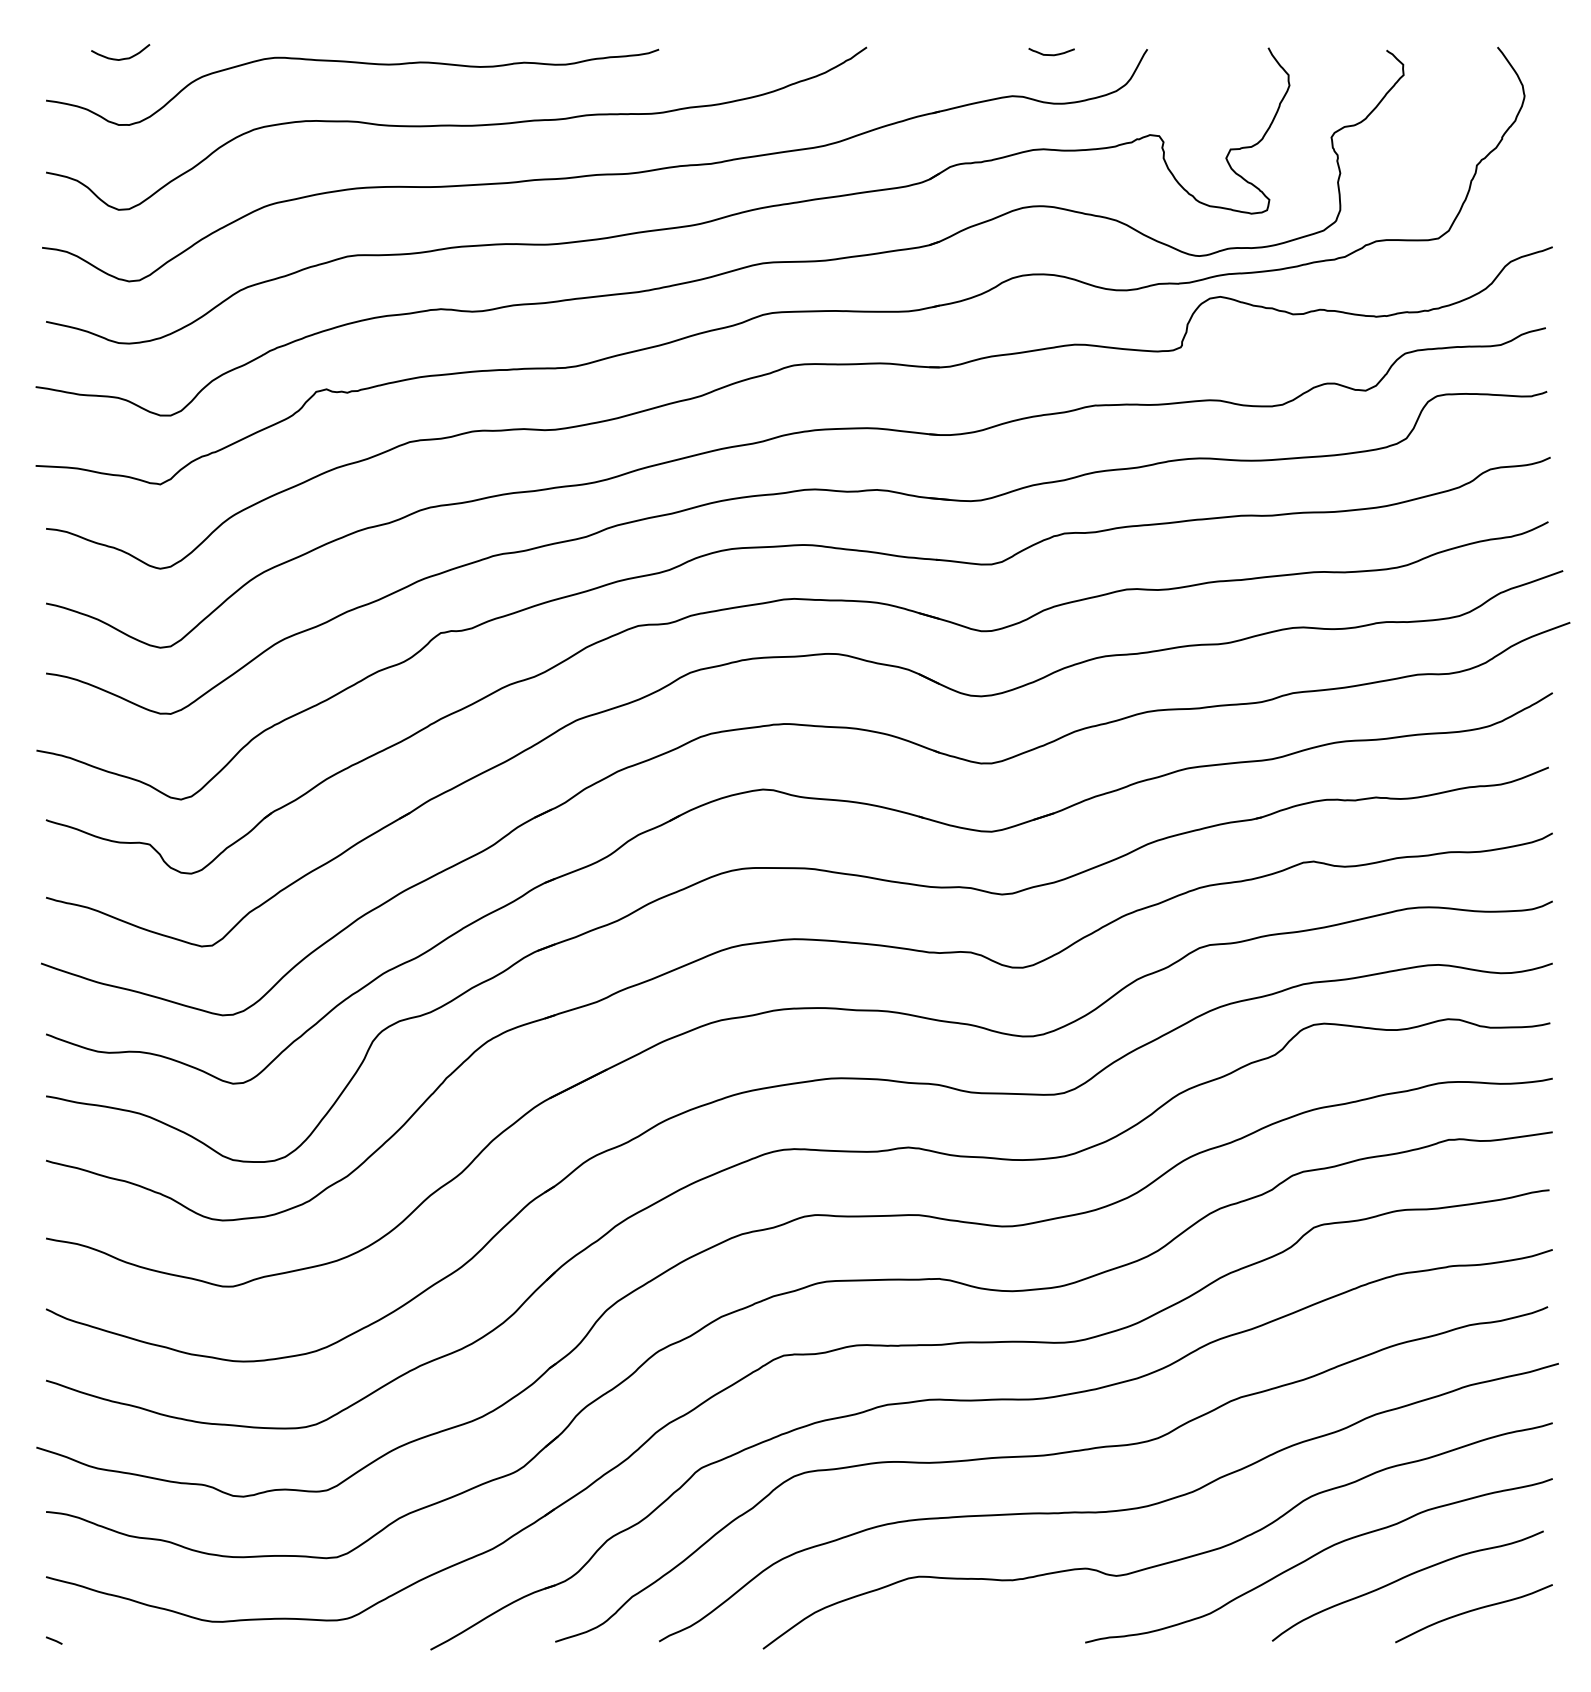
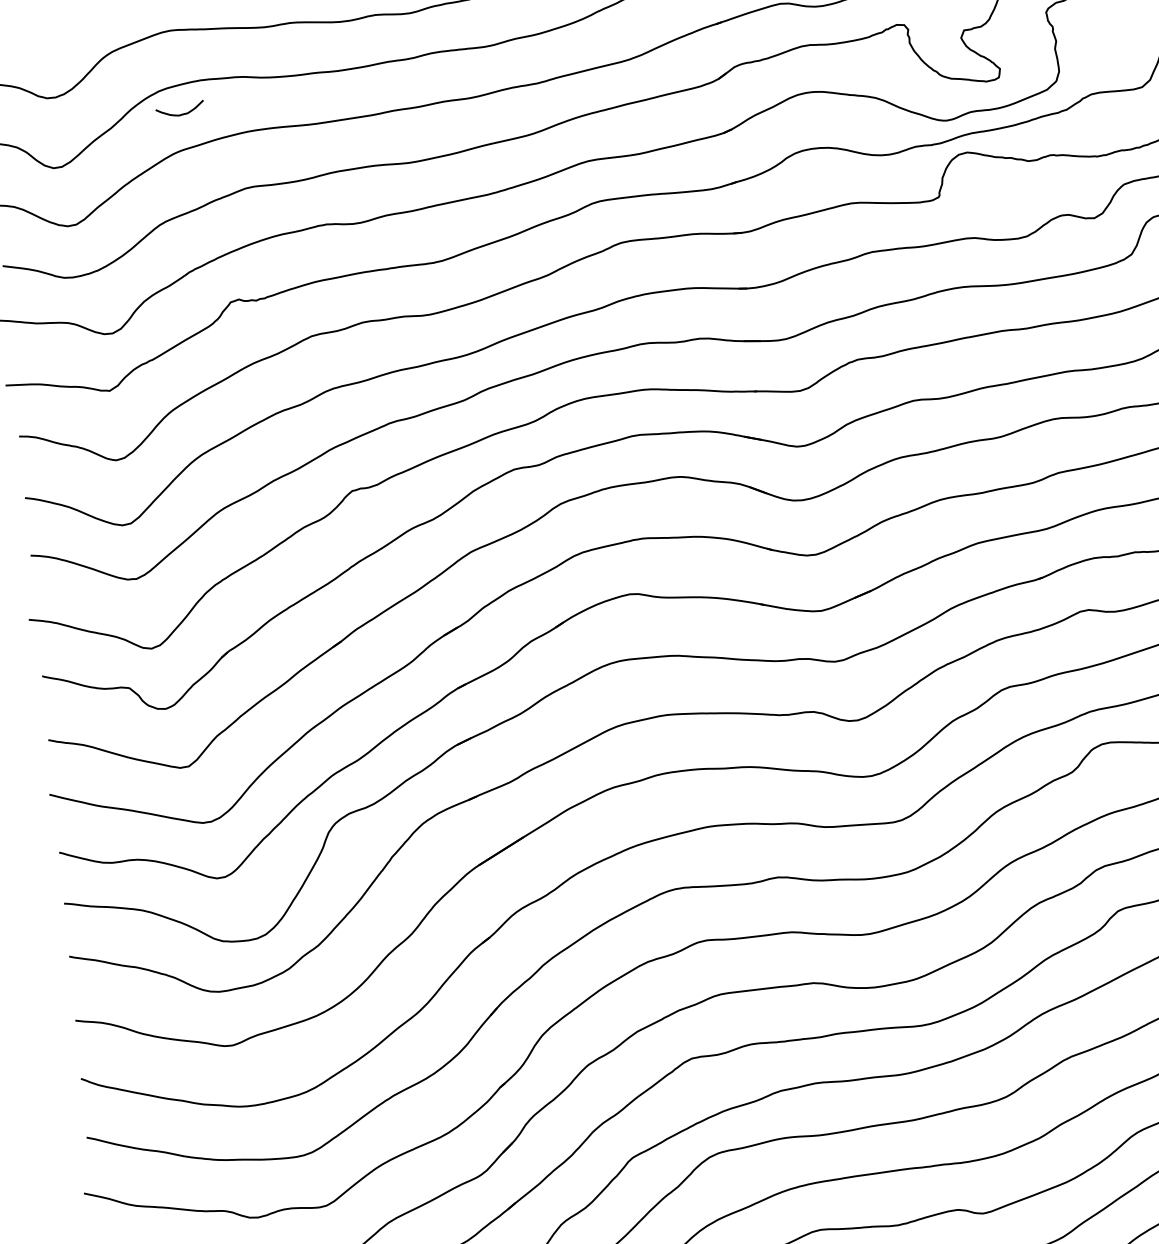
curve: (120, 58) -> (180, 114), moved

